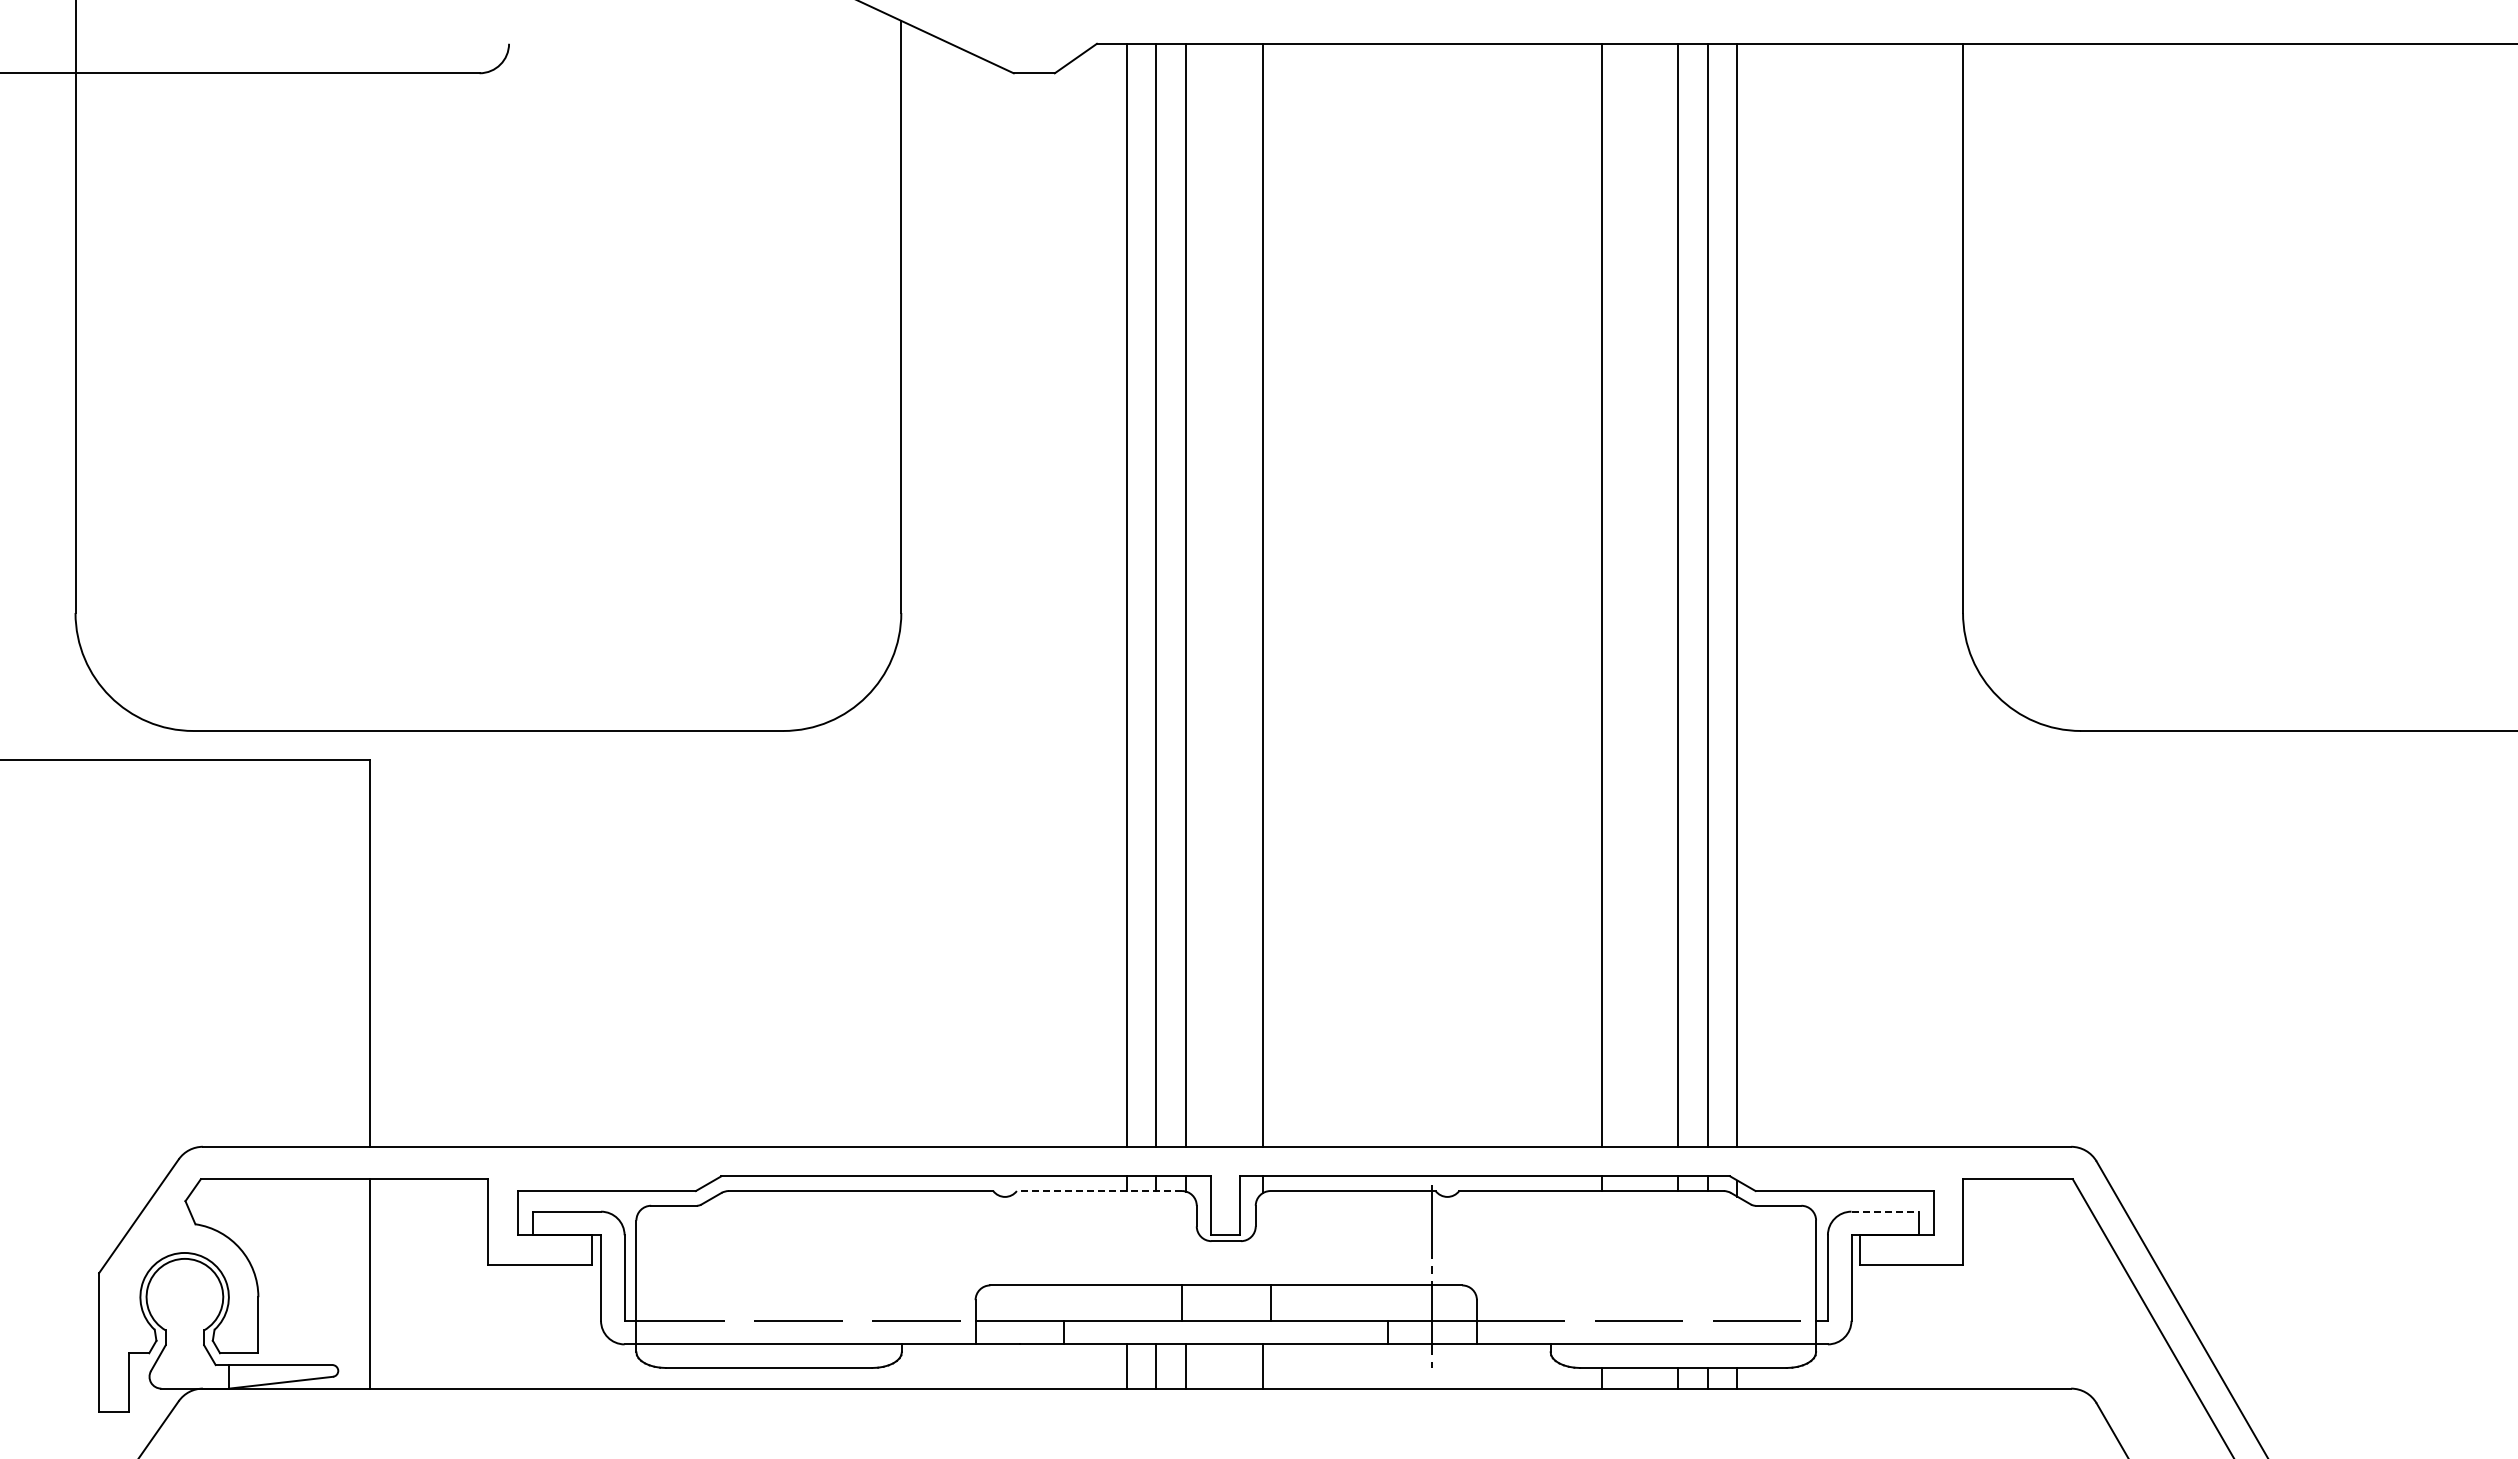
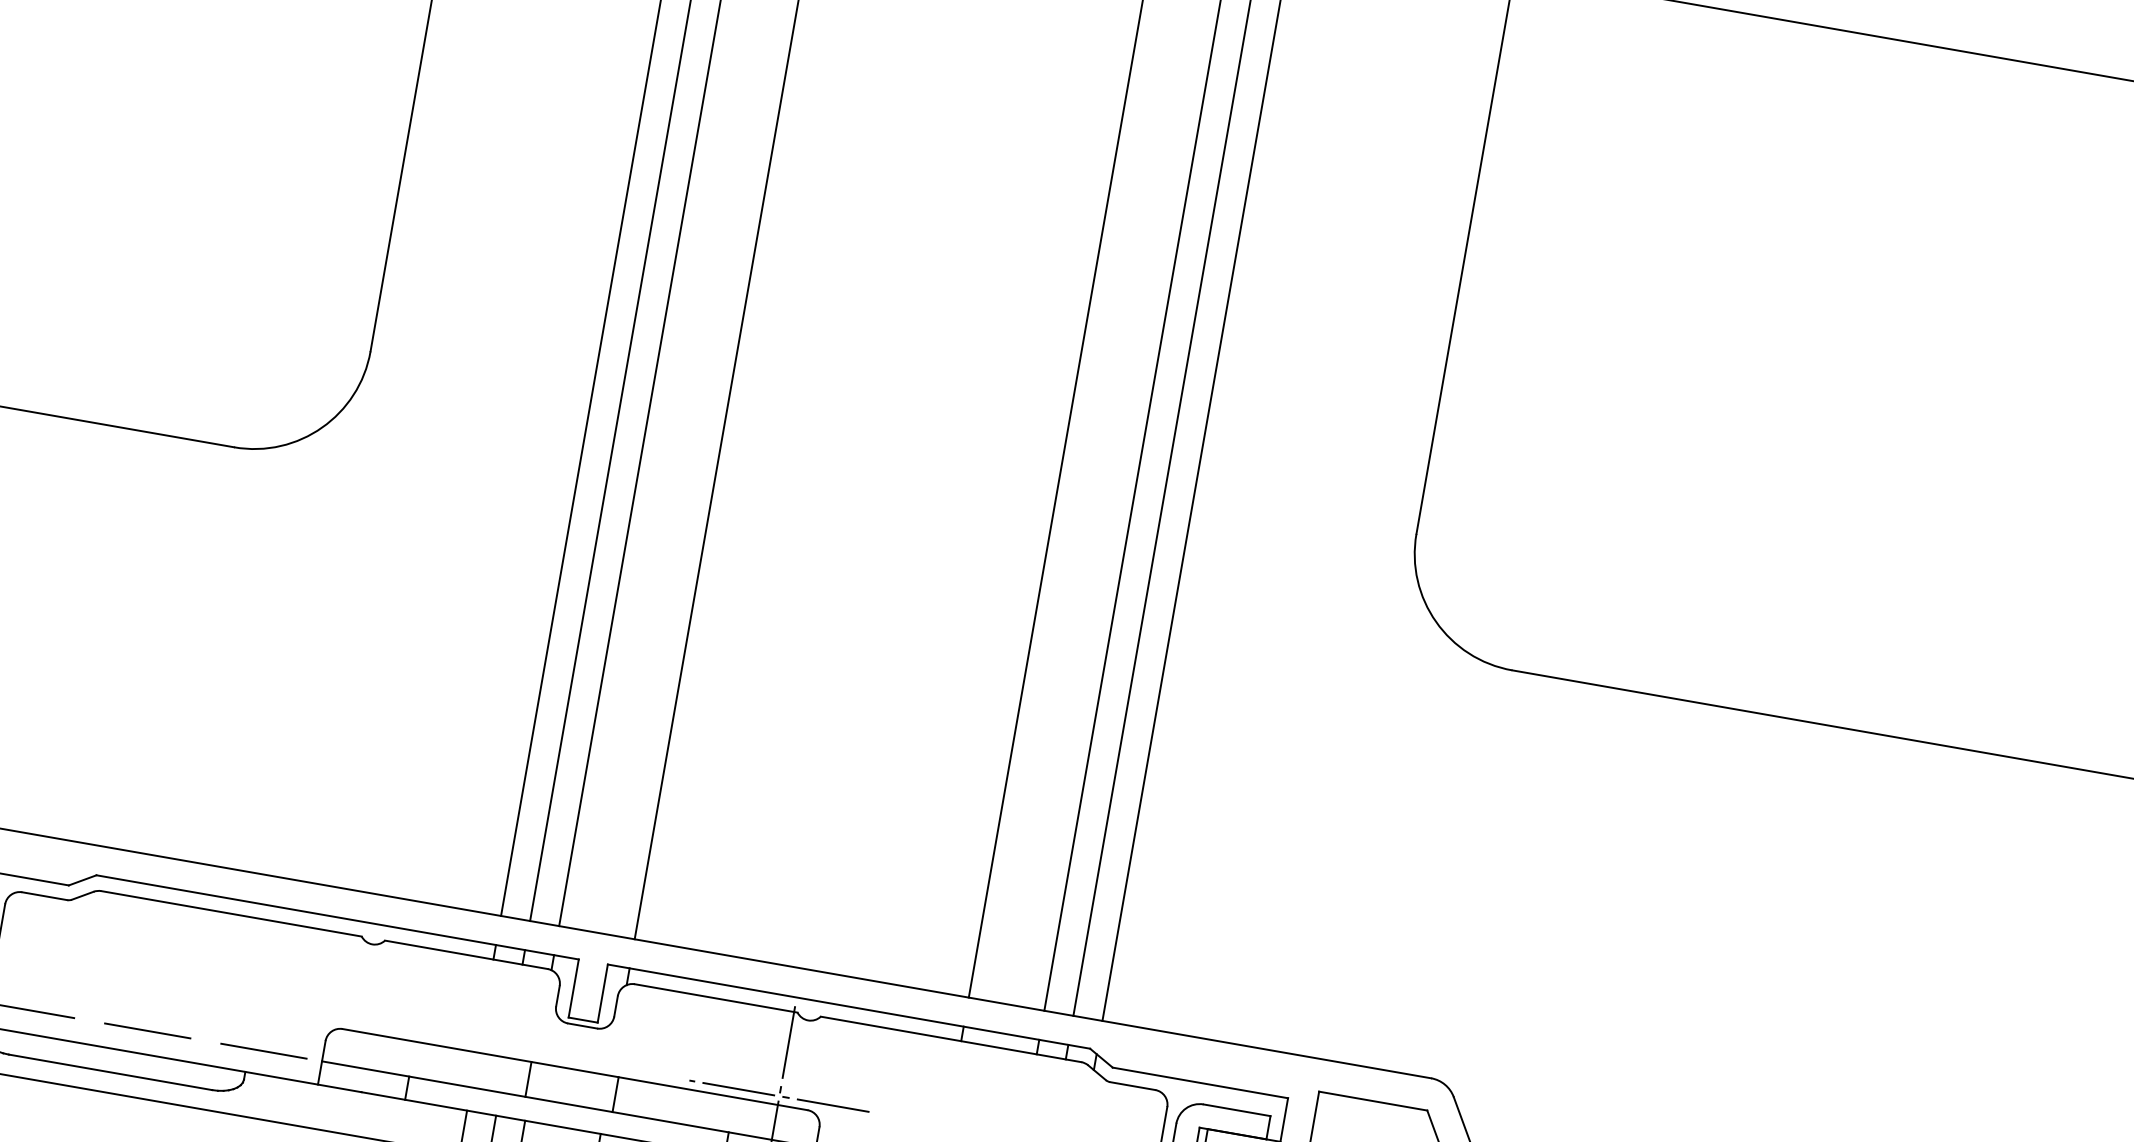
line: (1099, 1191) -> (466, 955), dashed -> solid
line: (1885, 1211) -> (1237, 1110), dashed -> solid
line: (1431, 1276) -> (778, 1096), added

